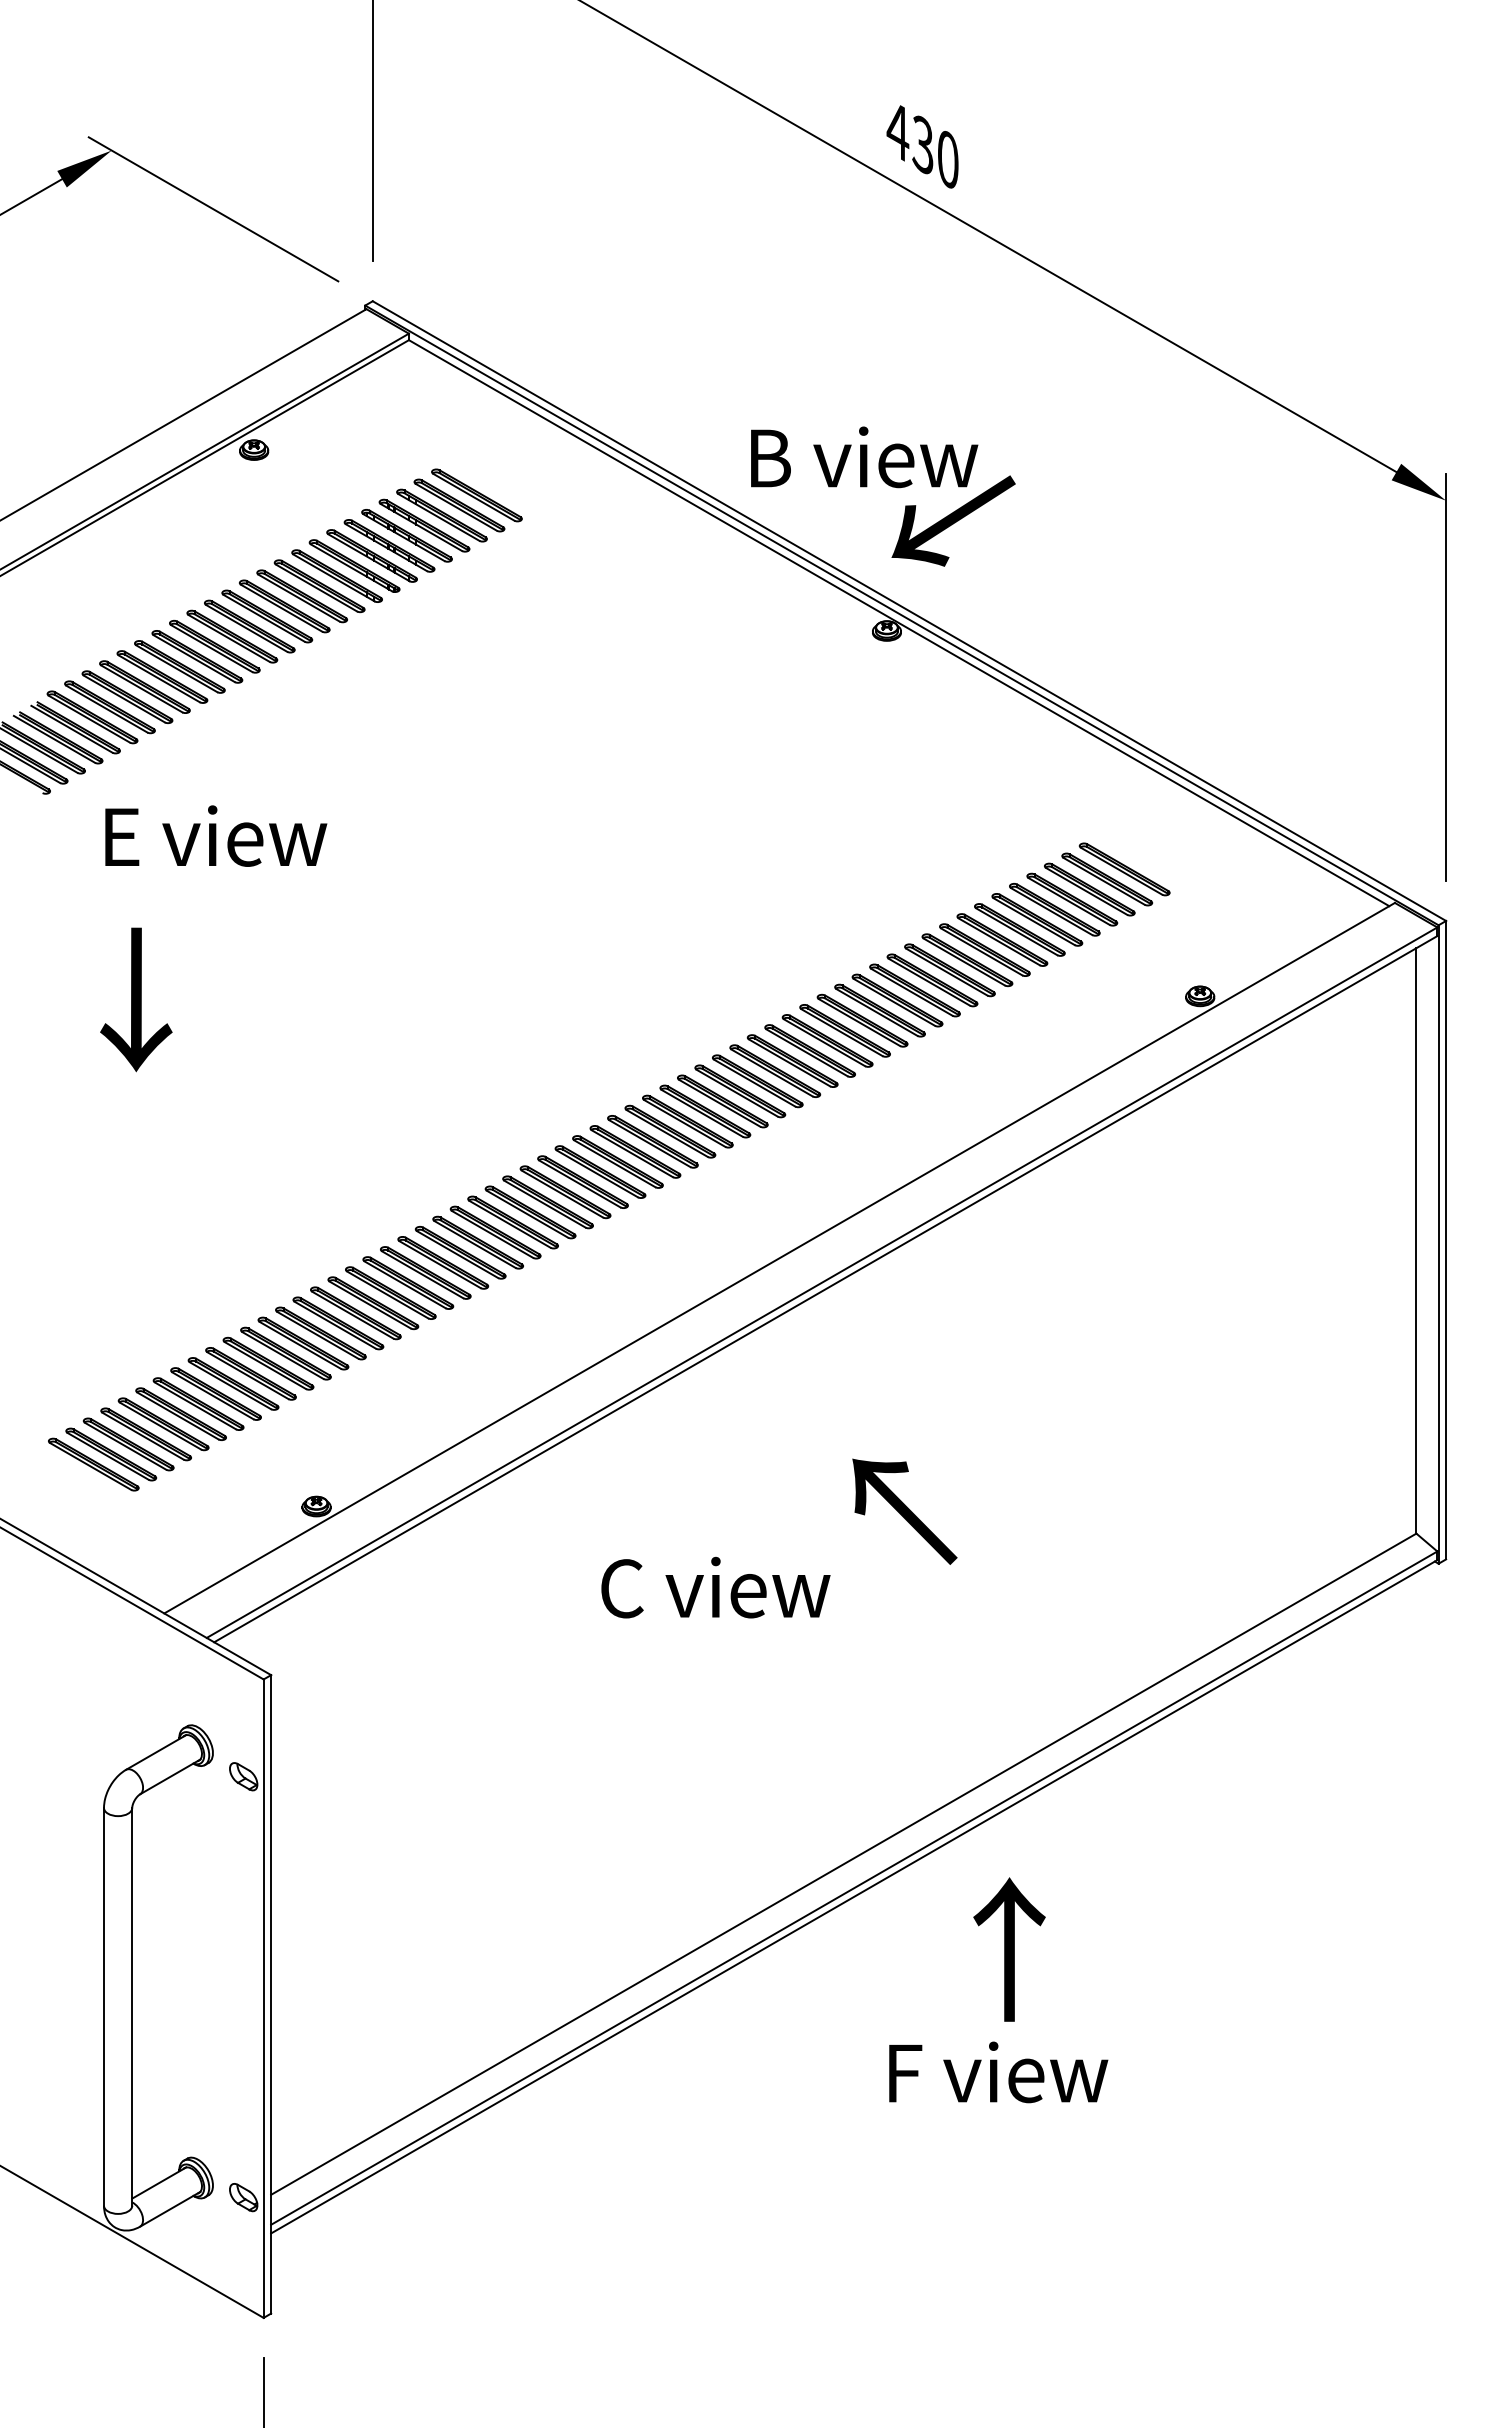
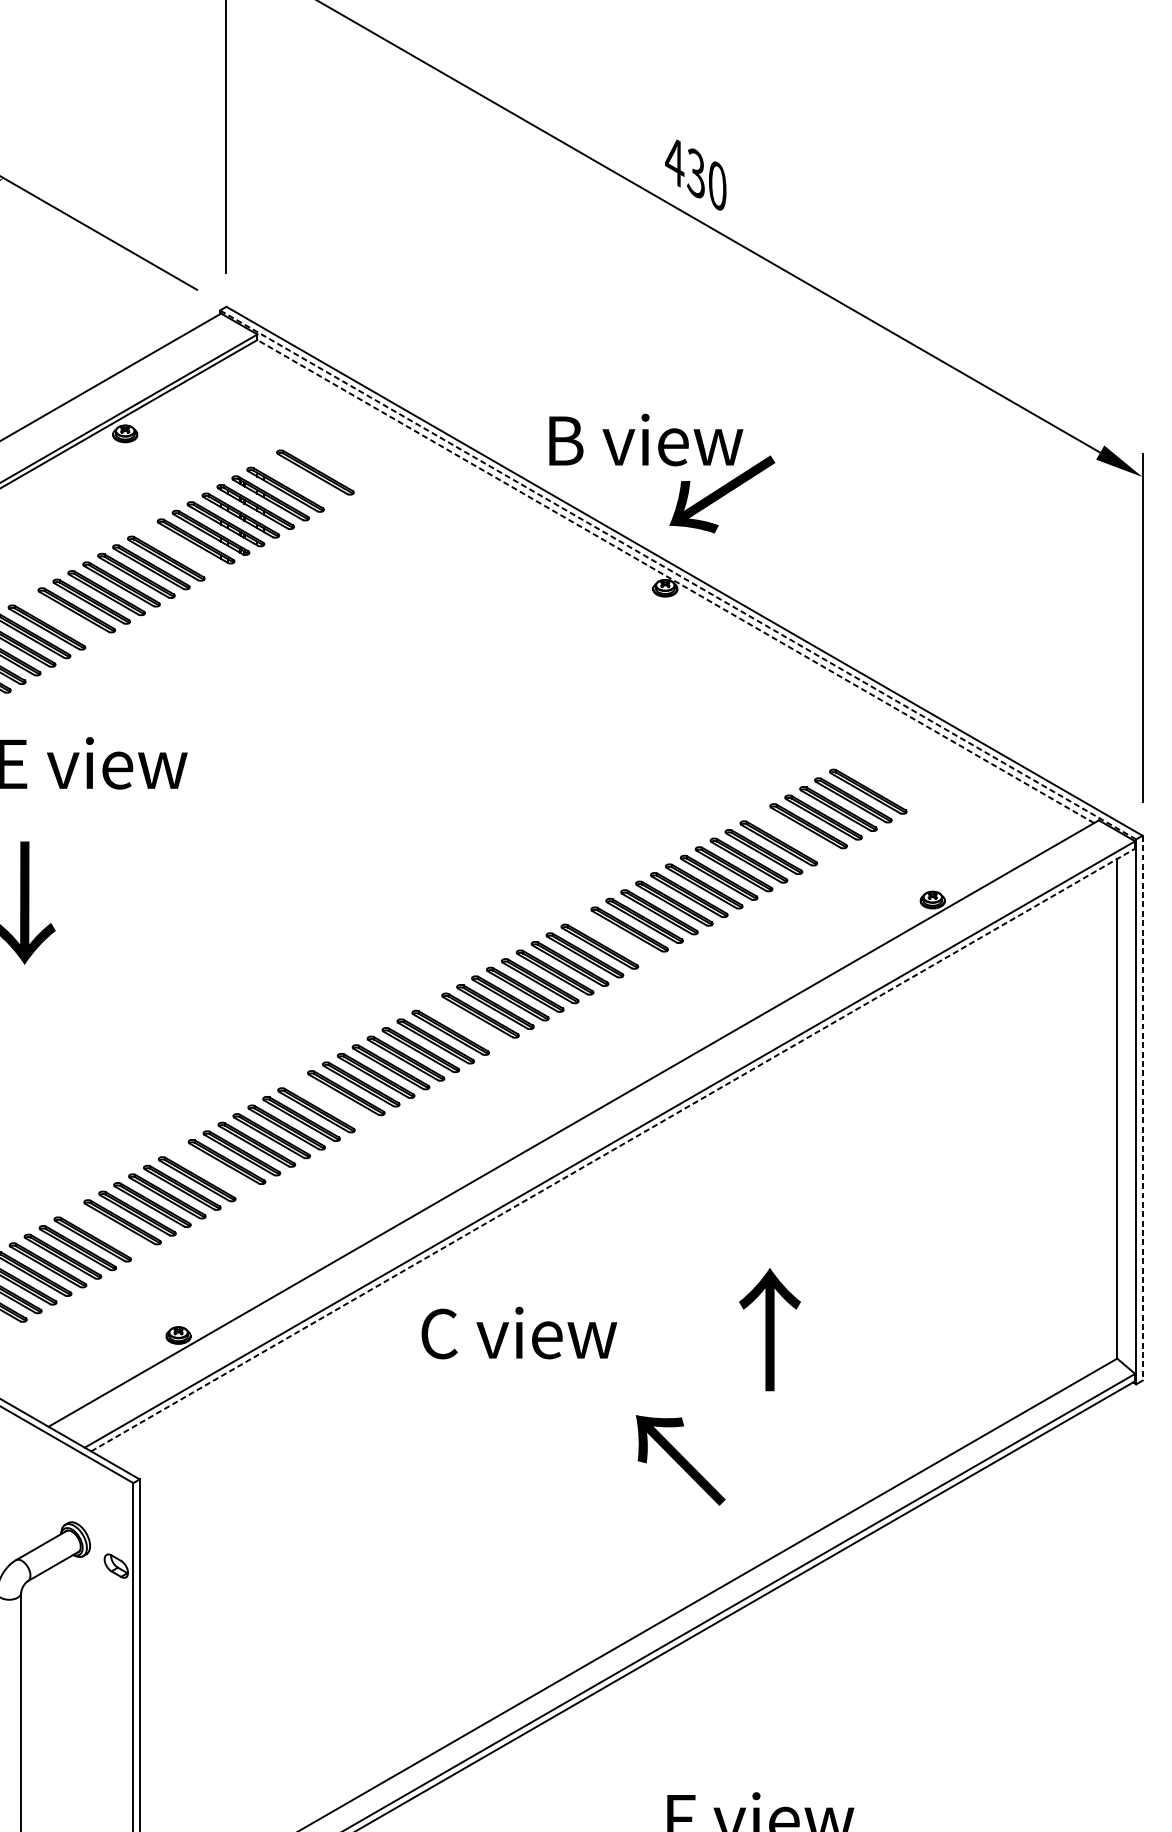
part: (459, 505) -> (300, 481), removed
part: (319, 586) -> (181, 550), removed
line: (901, 615) -> (677, 575), solid -> dashed
line: (898, 622) -> (675, 581), solid -> dashed
part: (179, 666) -> (61, 618), removed
part: (1037, 919) -> (793, 834), removed
part: (827, 1040) -> (614, 937), removed
part: (652, 1141) -> (465, 1023), removed
part: (495, 1232) -> (331, 1101), removed
line: (1446, 1240) -> (1142, 1108), solid -> dashed
line: (826, 1288) -> (613, 1149), solid -> dashed
part: (355, 1313) -> (211, 1170), removed
part: (233, 1383) -> (107, 1230), removed
text: (904, 1511) -> (680, 1460), moved
text: (715, 1587) -> (519, 1332), moved
text: (1009, 1949) -> (769, 1329), moved

